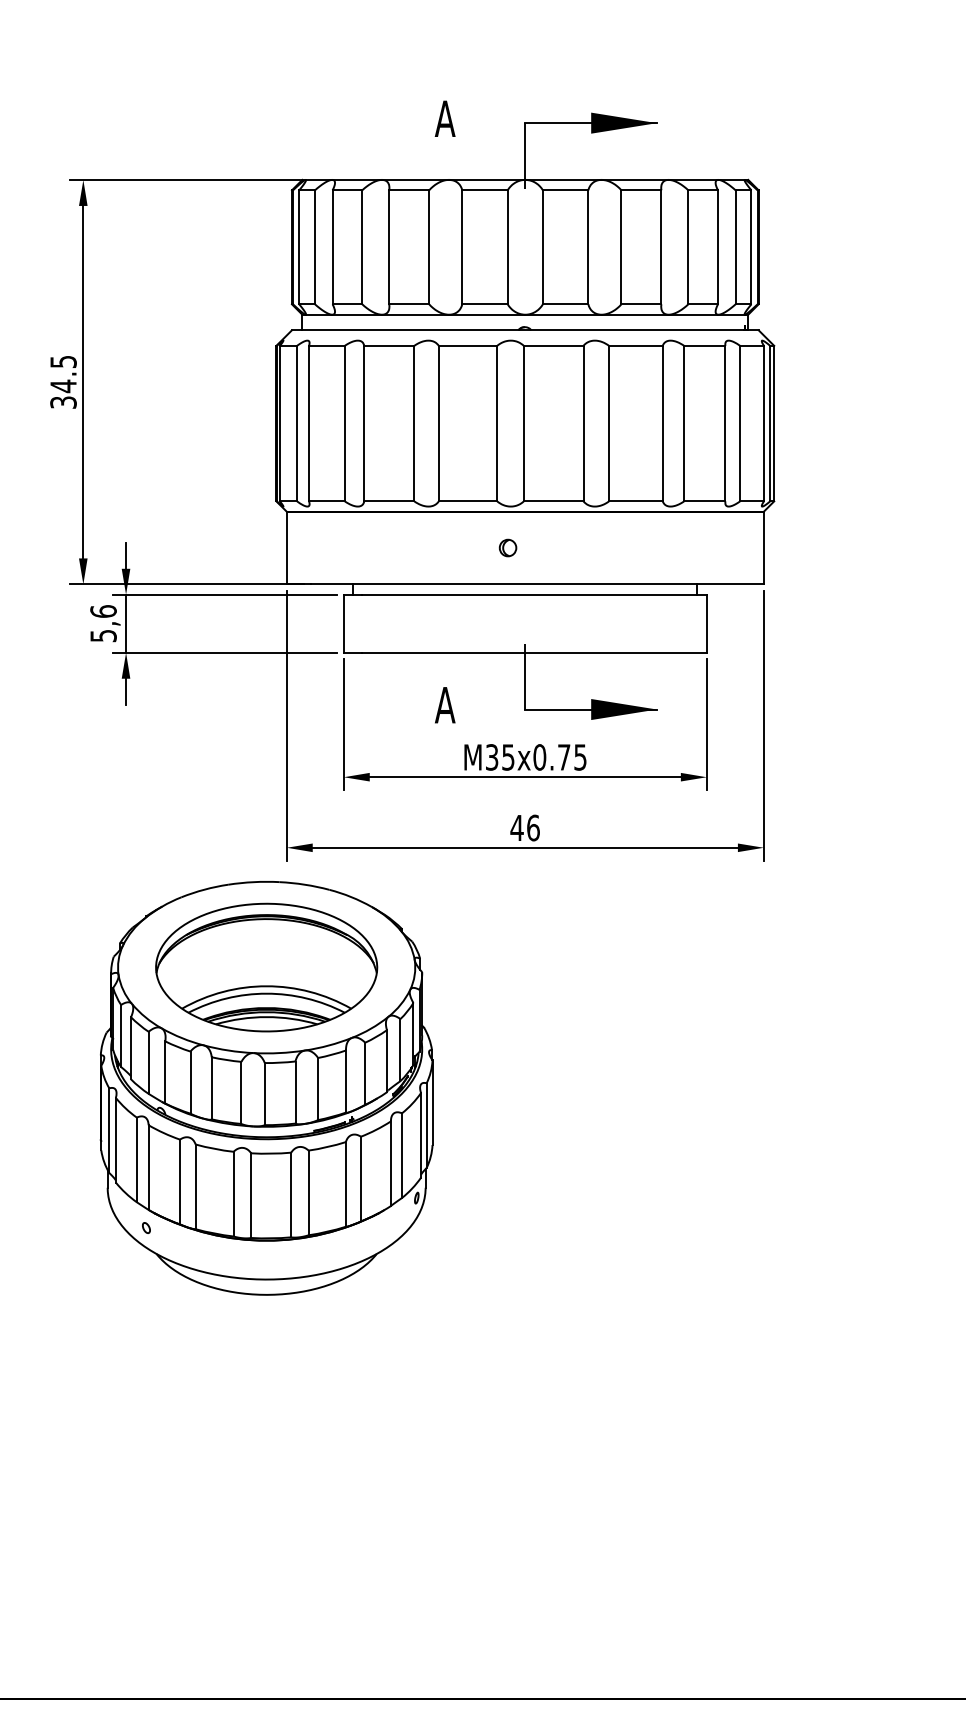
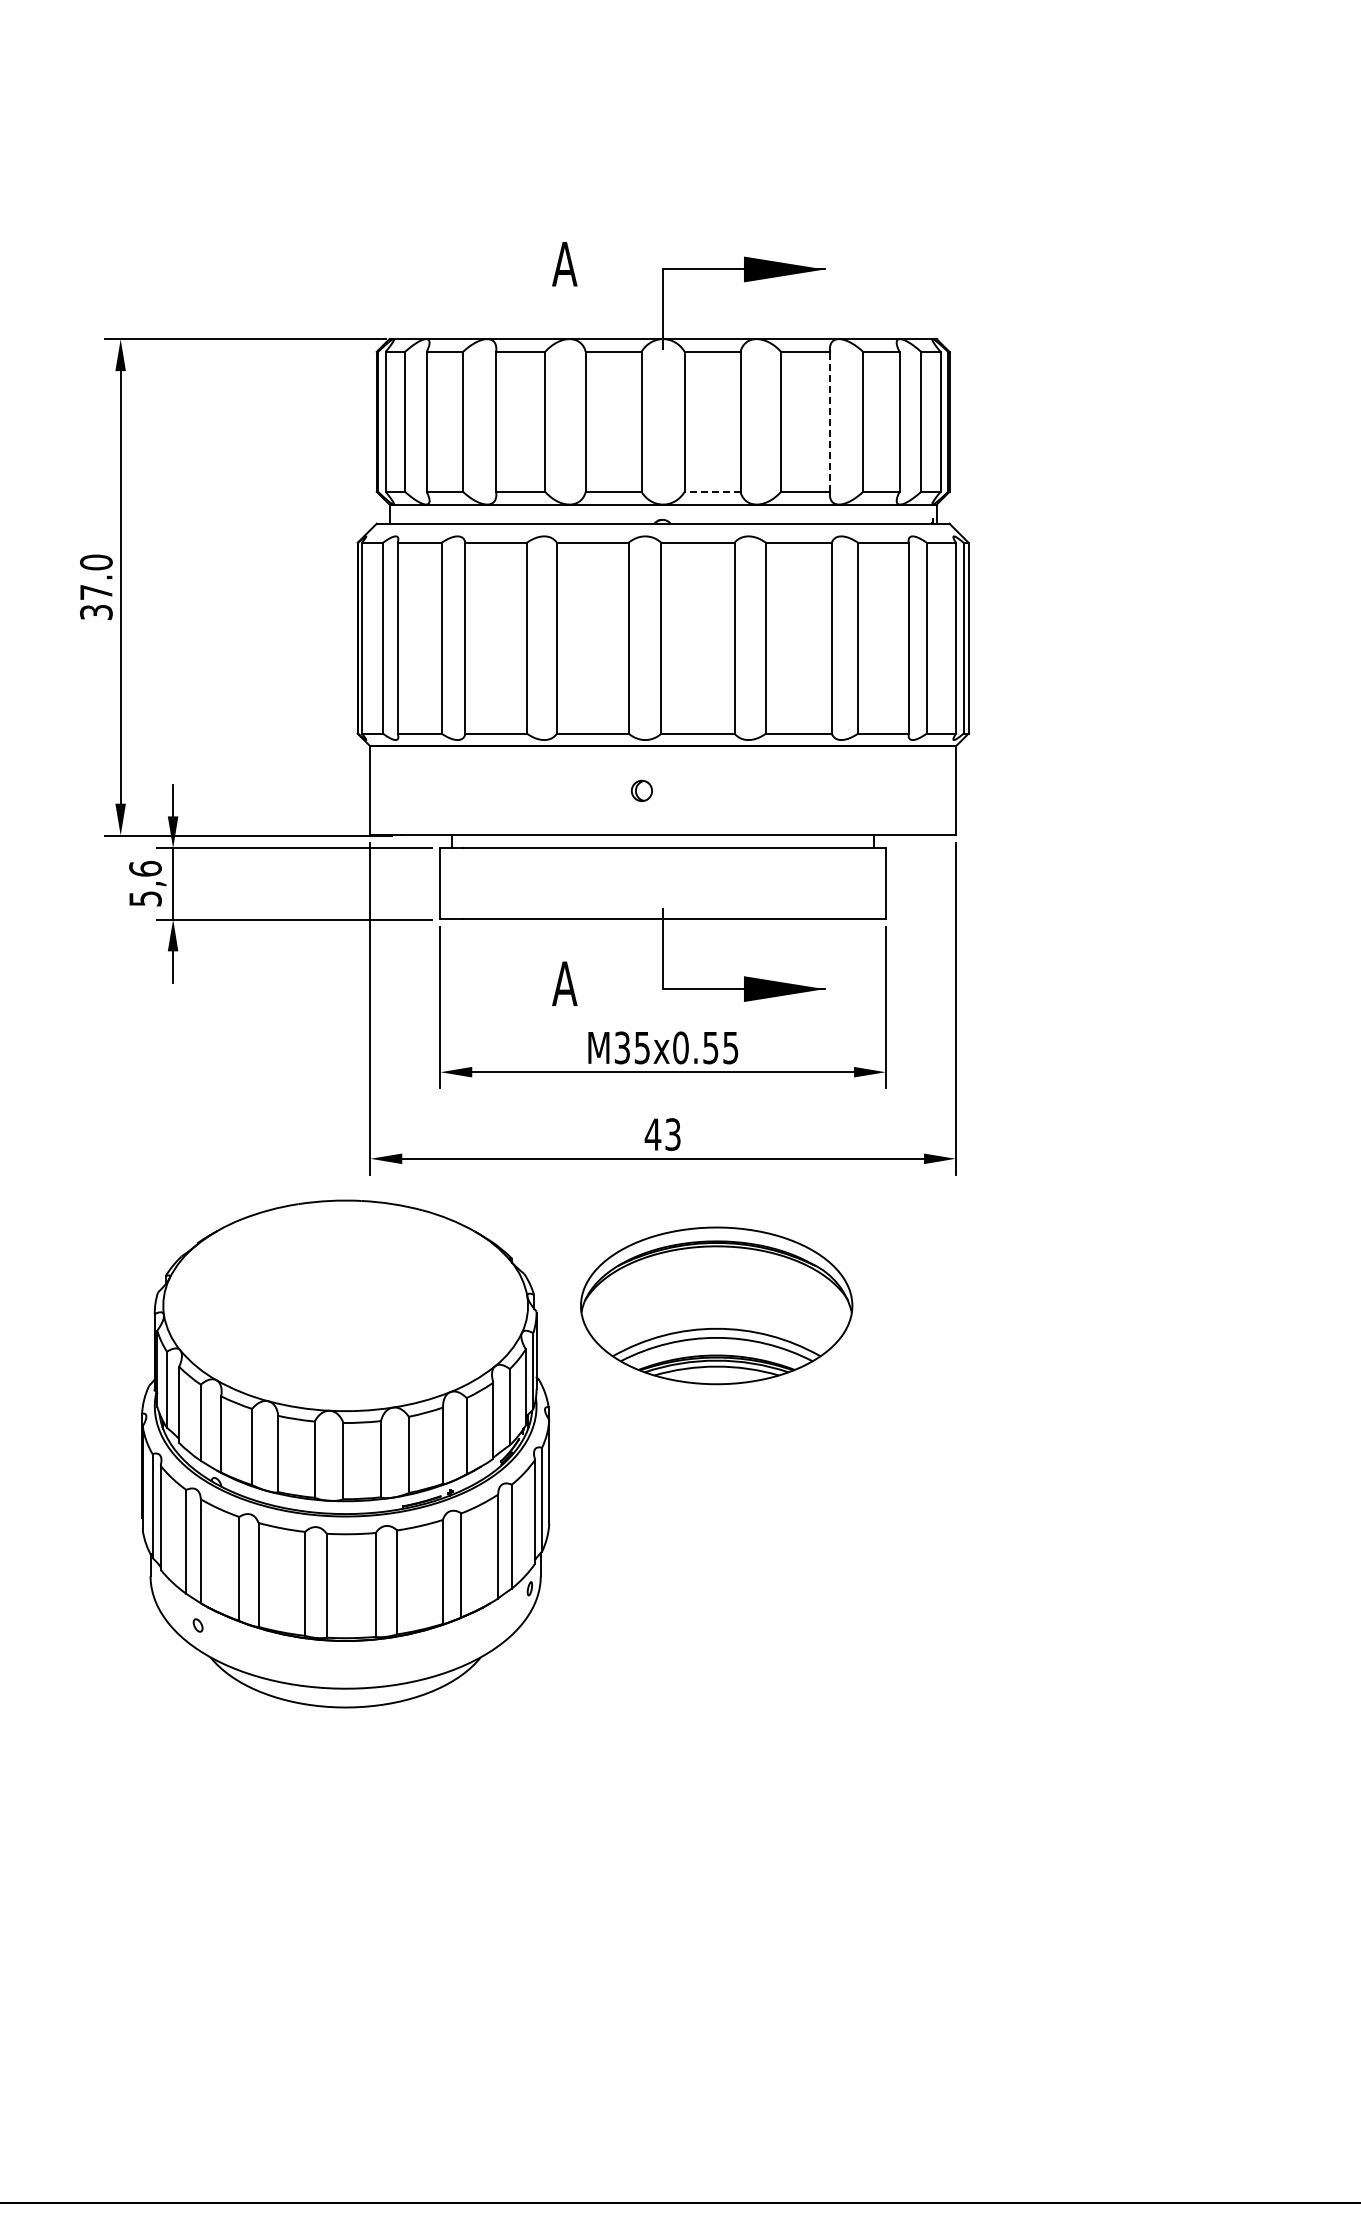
line: (661, 247) -> (830, 421), solid -> dashed
line: (565, 304) -> (712, 491), solid -> dashed
text: (63, 374) -> (96, 577), 34.5 -> 37.0
text: (563, 757) -> (710, 1048), M35x0.75 -> M35x0.55
text: (533, 827) -> (673, 1134), 46 -> 43
part: (266, 967) -> (716, 1305), moved

